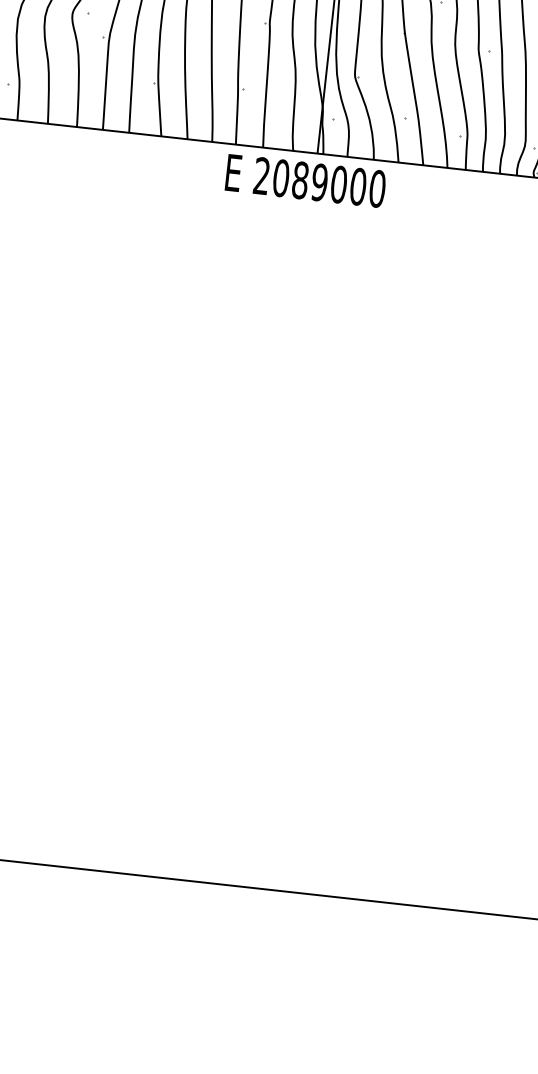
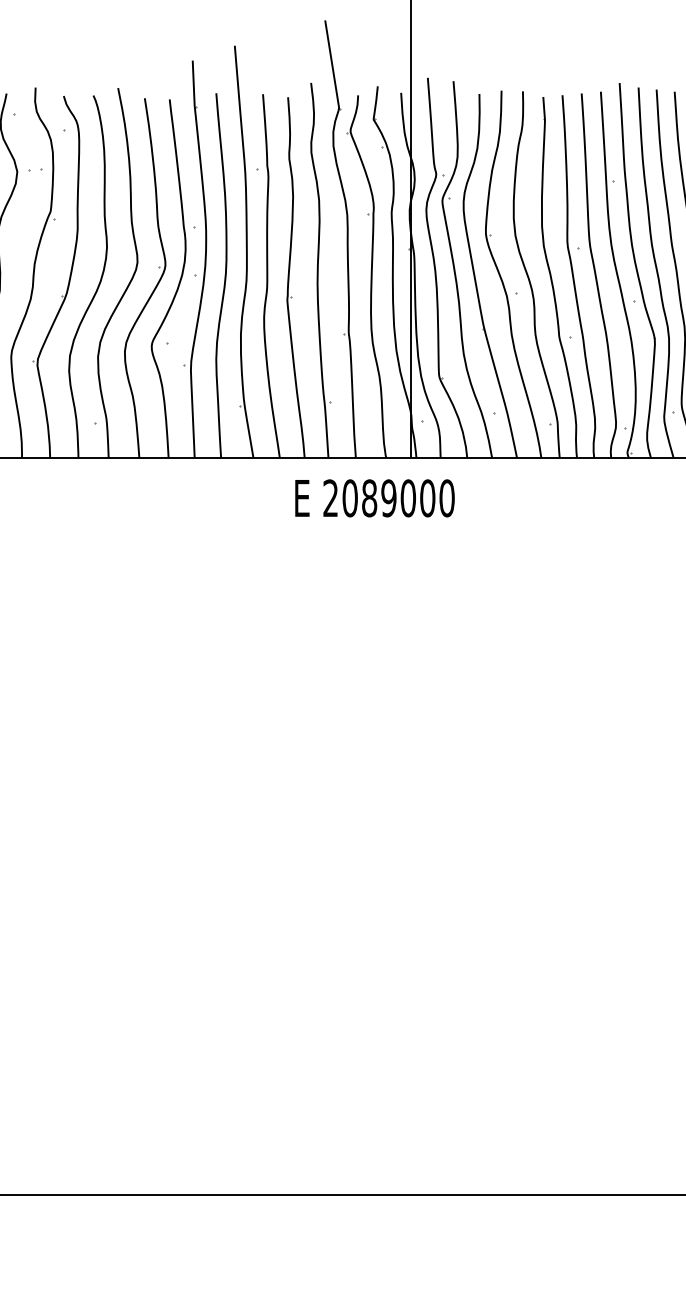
text: (305, 181) -> (374, 498), moved

